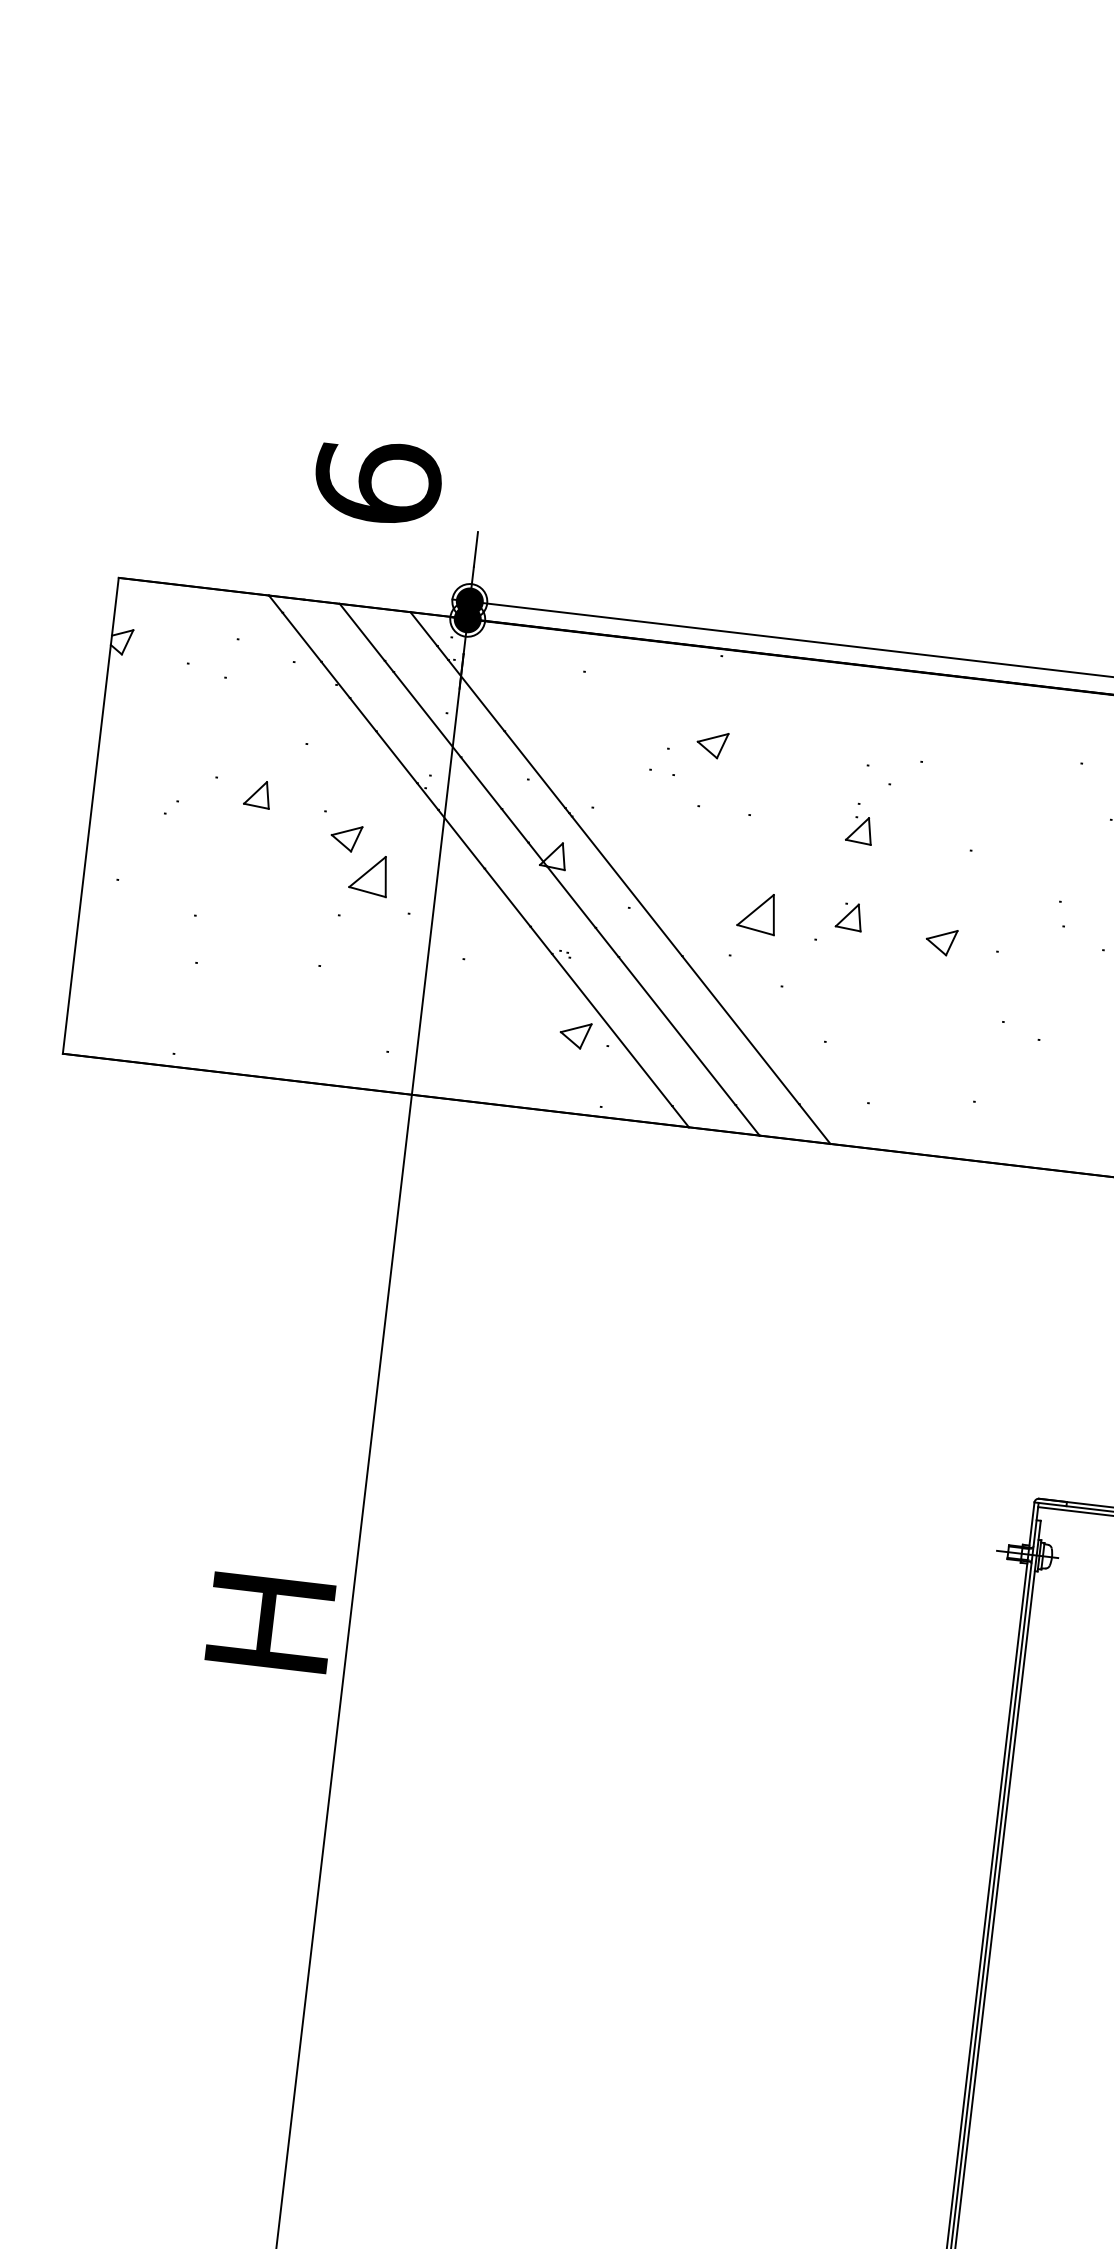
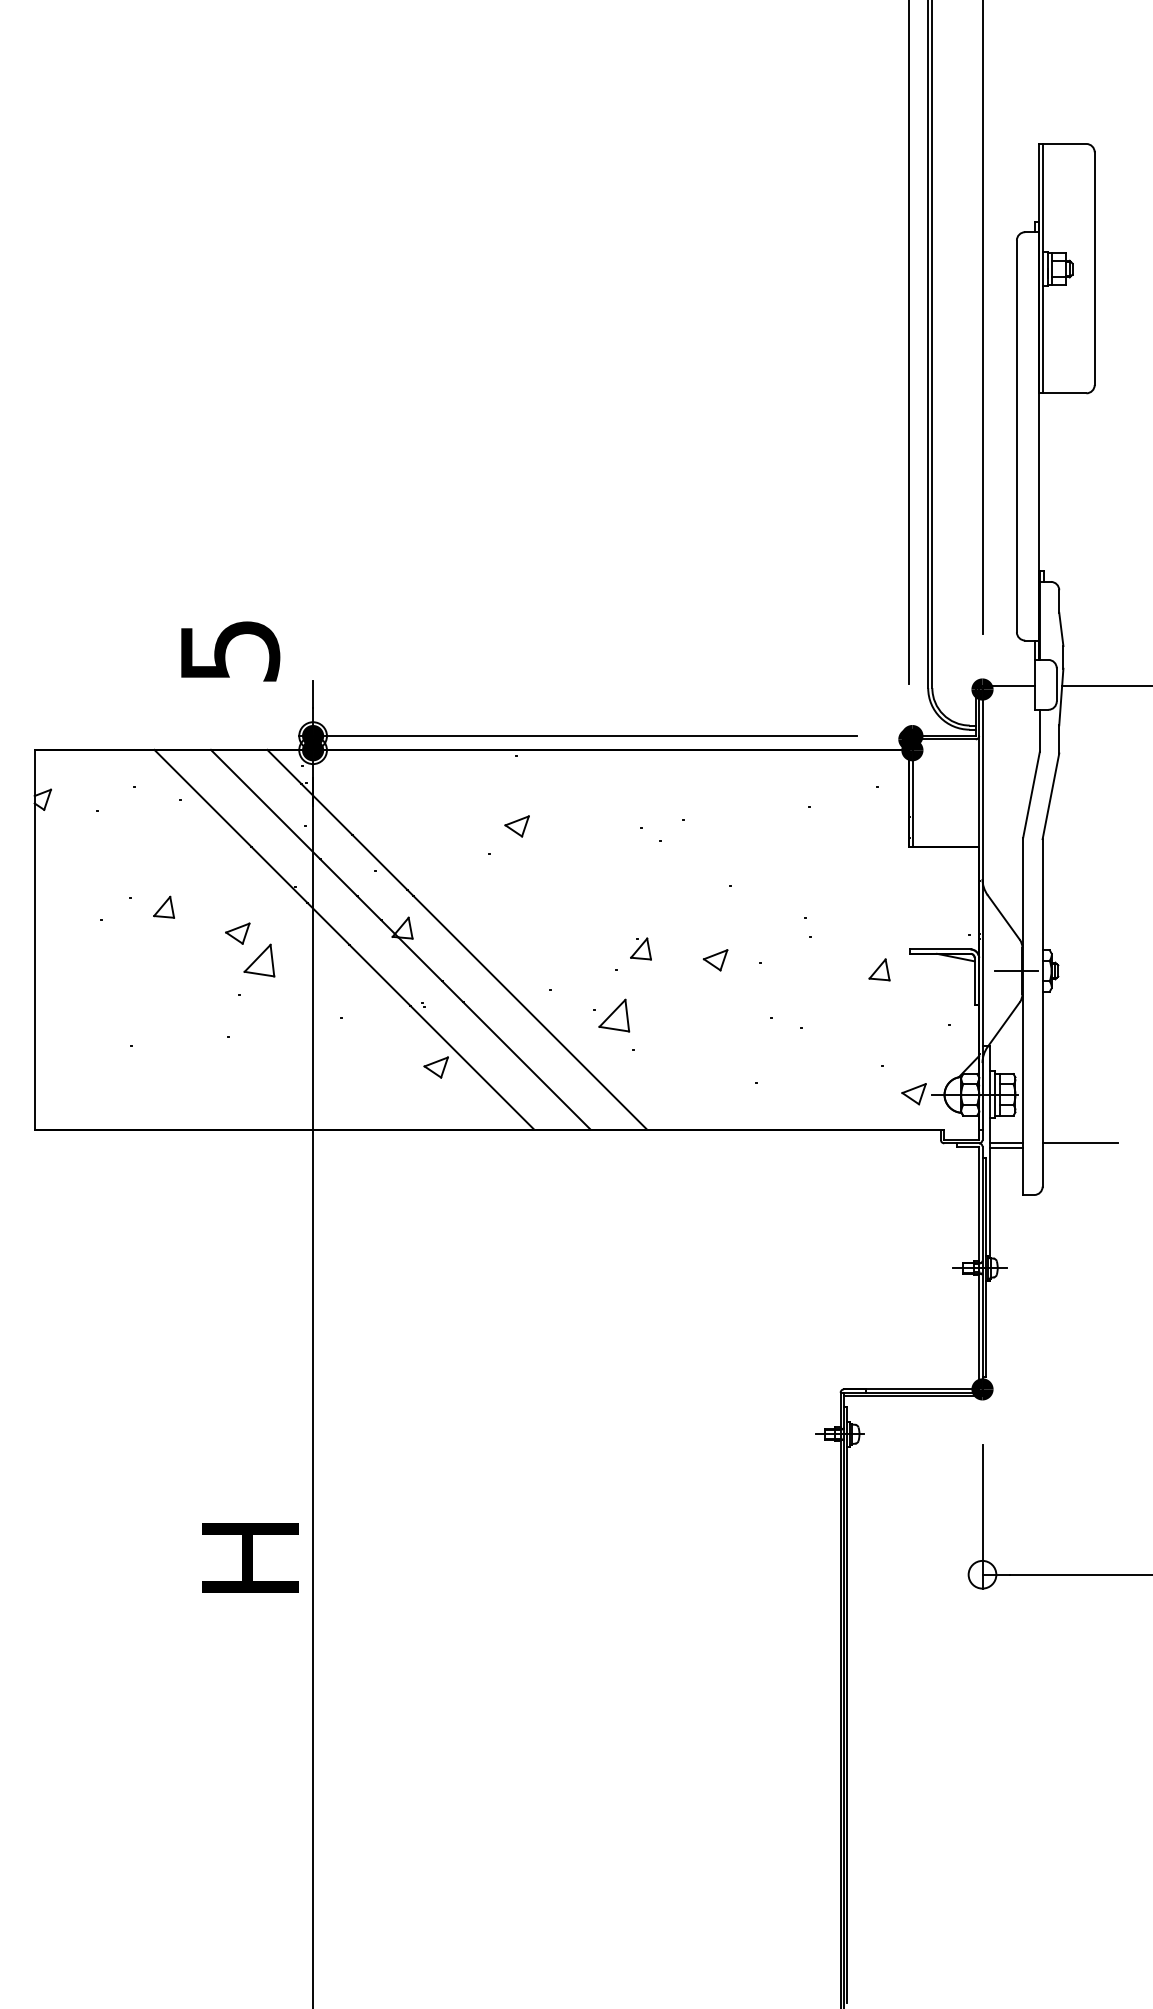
text: (377, 481) -> (229, 650), 6 -> 5
part: (859, 829) -> (640, 879), removed
part: (757, 912) -> (614, 1015), moved

